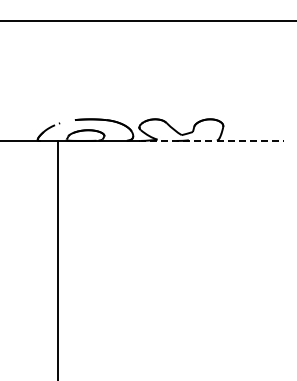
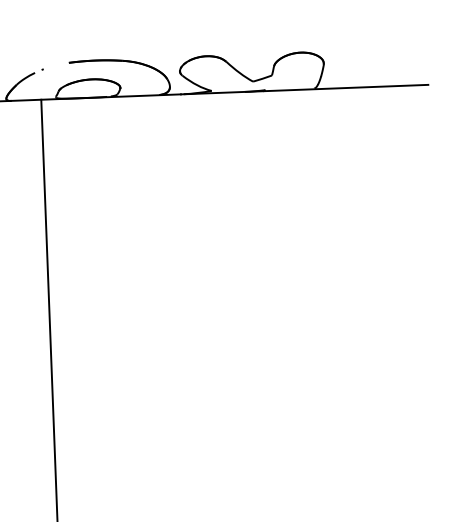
line: (212, 140) -> (306, 88), dashed -> solid

